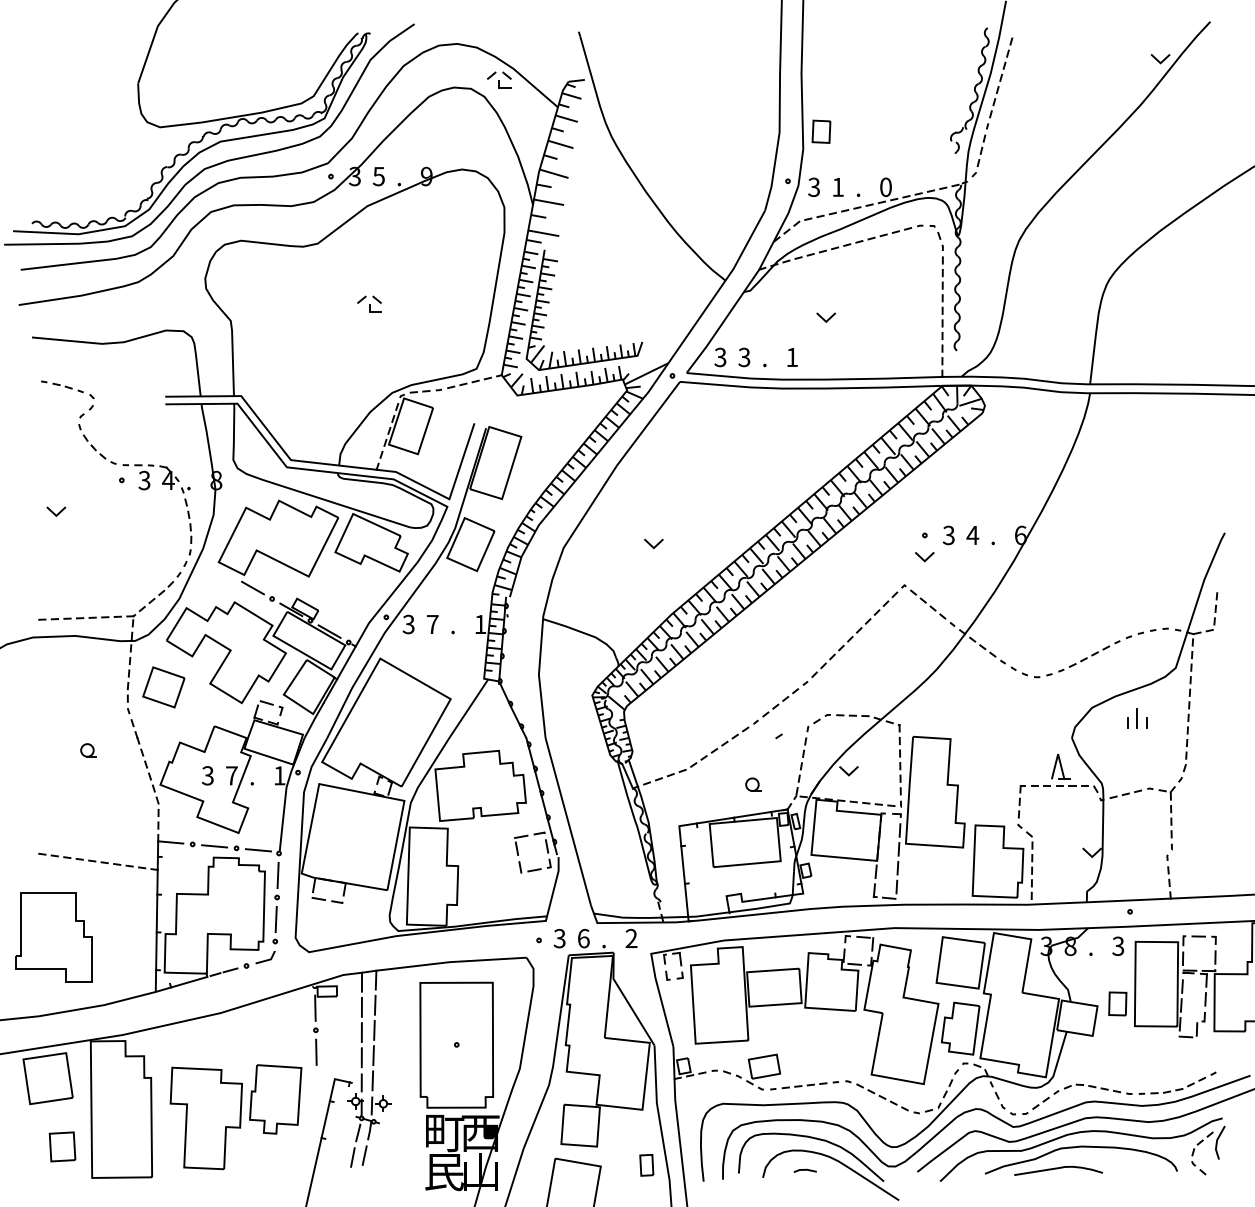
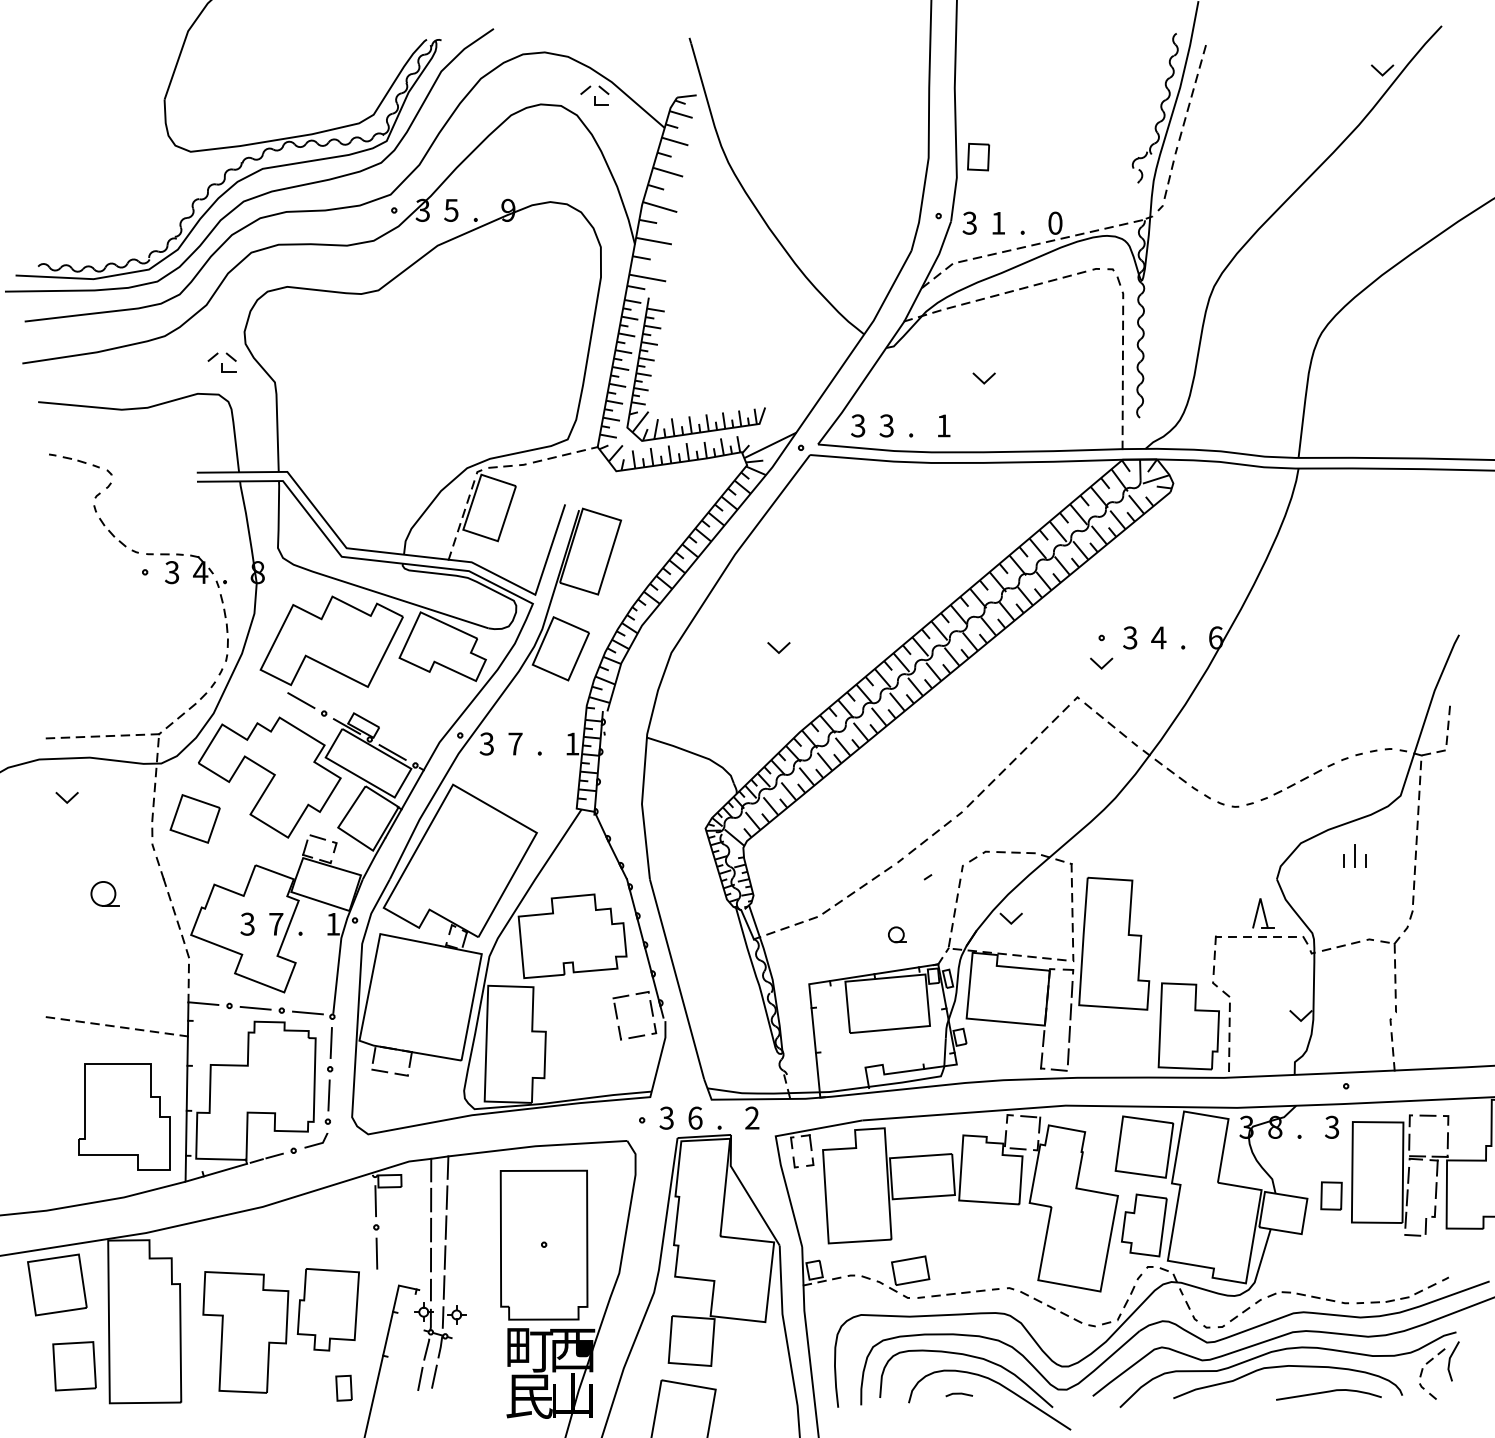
part: (369, 303) -> (222, 361), moved
line: (54, 512) -> (64, 798), moved
part: (88, 750) -> (105, 894), size x1.6
part: (53, 937) -> (123, 1116), moved
part: (62, 1146) -> (74, 1365), size x1.4
part: (646, 1165) -> (343, 1388), moved
curve: (1057, 1169) -> (1327, 1393), moved

